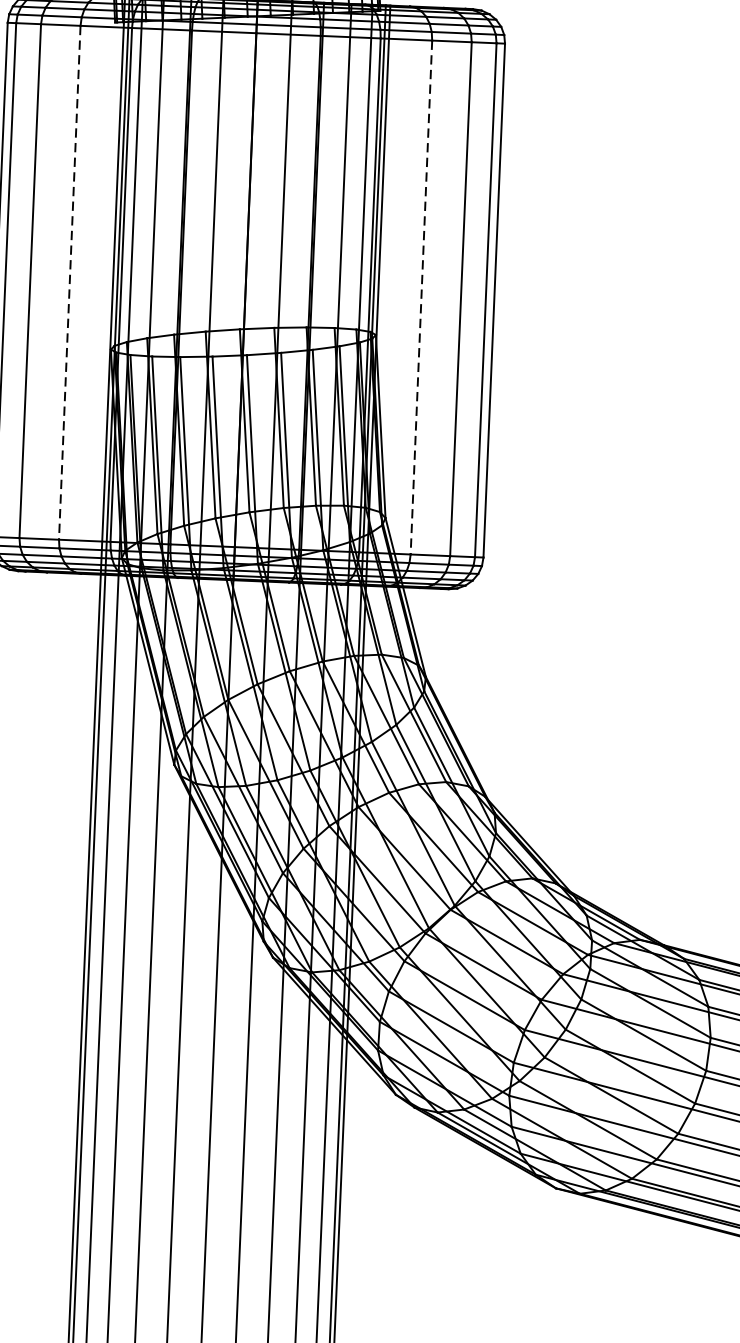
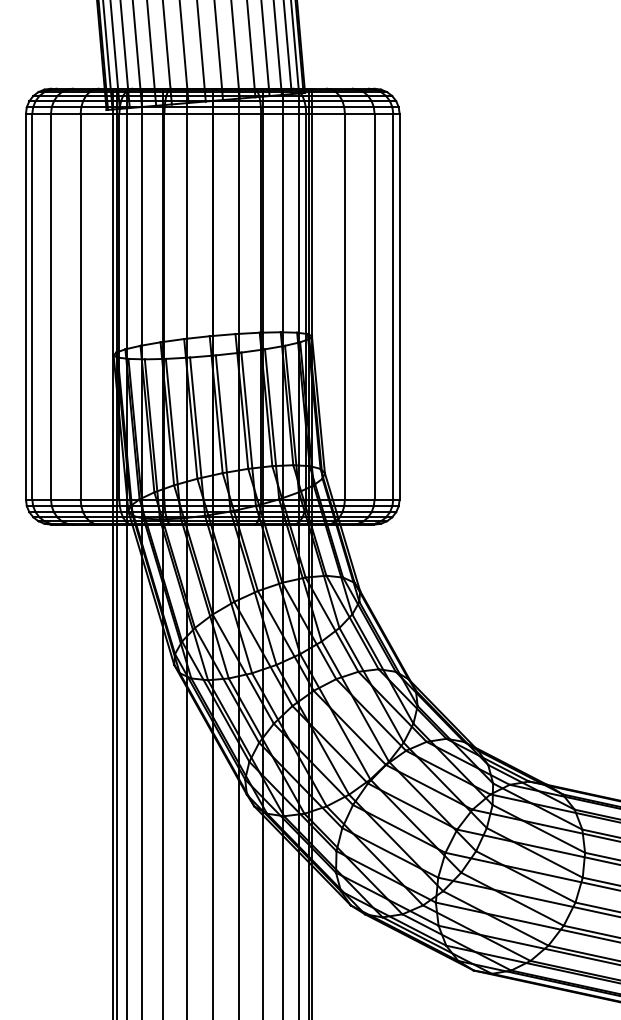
line: (69, 283) -> (80, 307), dashed -> solid
line: (420, 298) -> (344, 307), dashed -> solid

